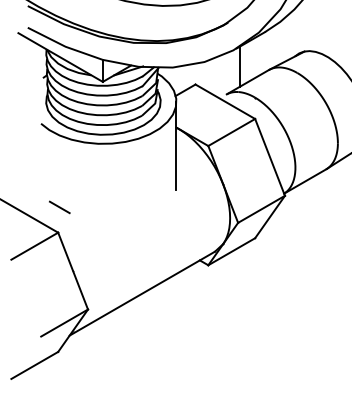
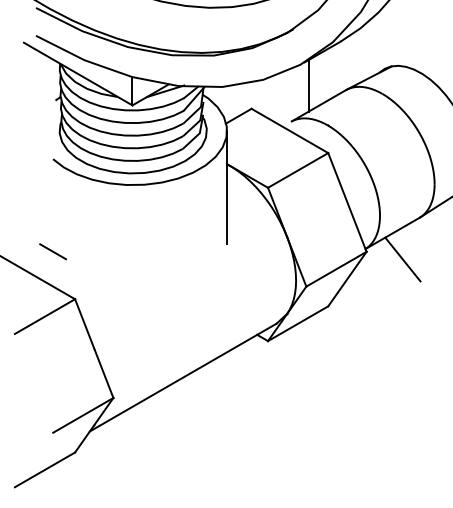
line: (312, 201) -> (402, 259), added
line: (59, 207) -> (52, 251), moved

